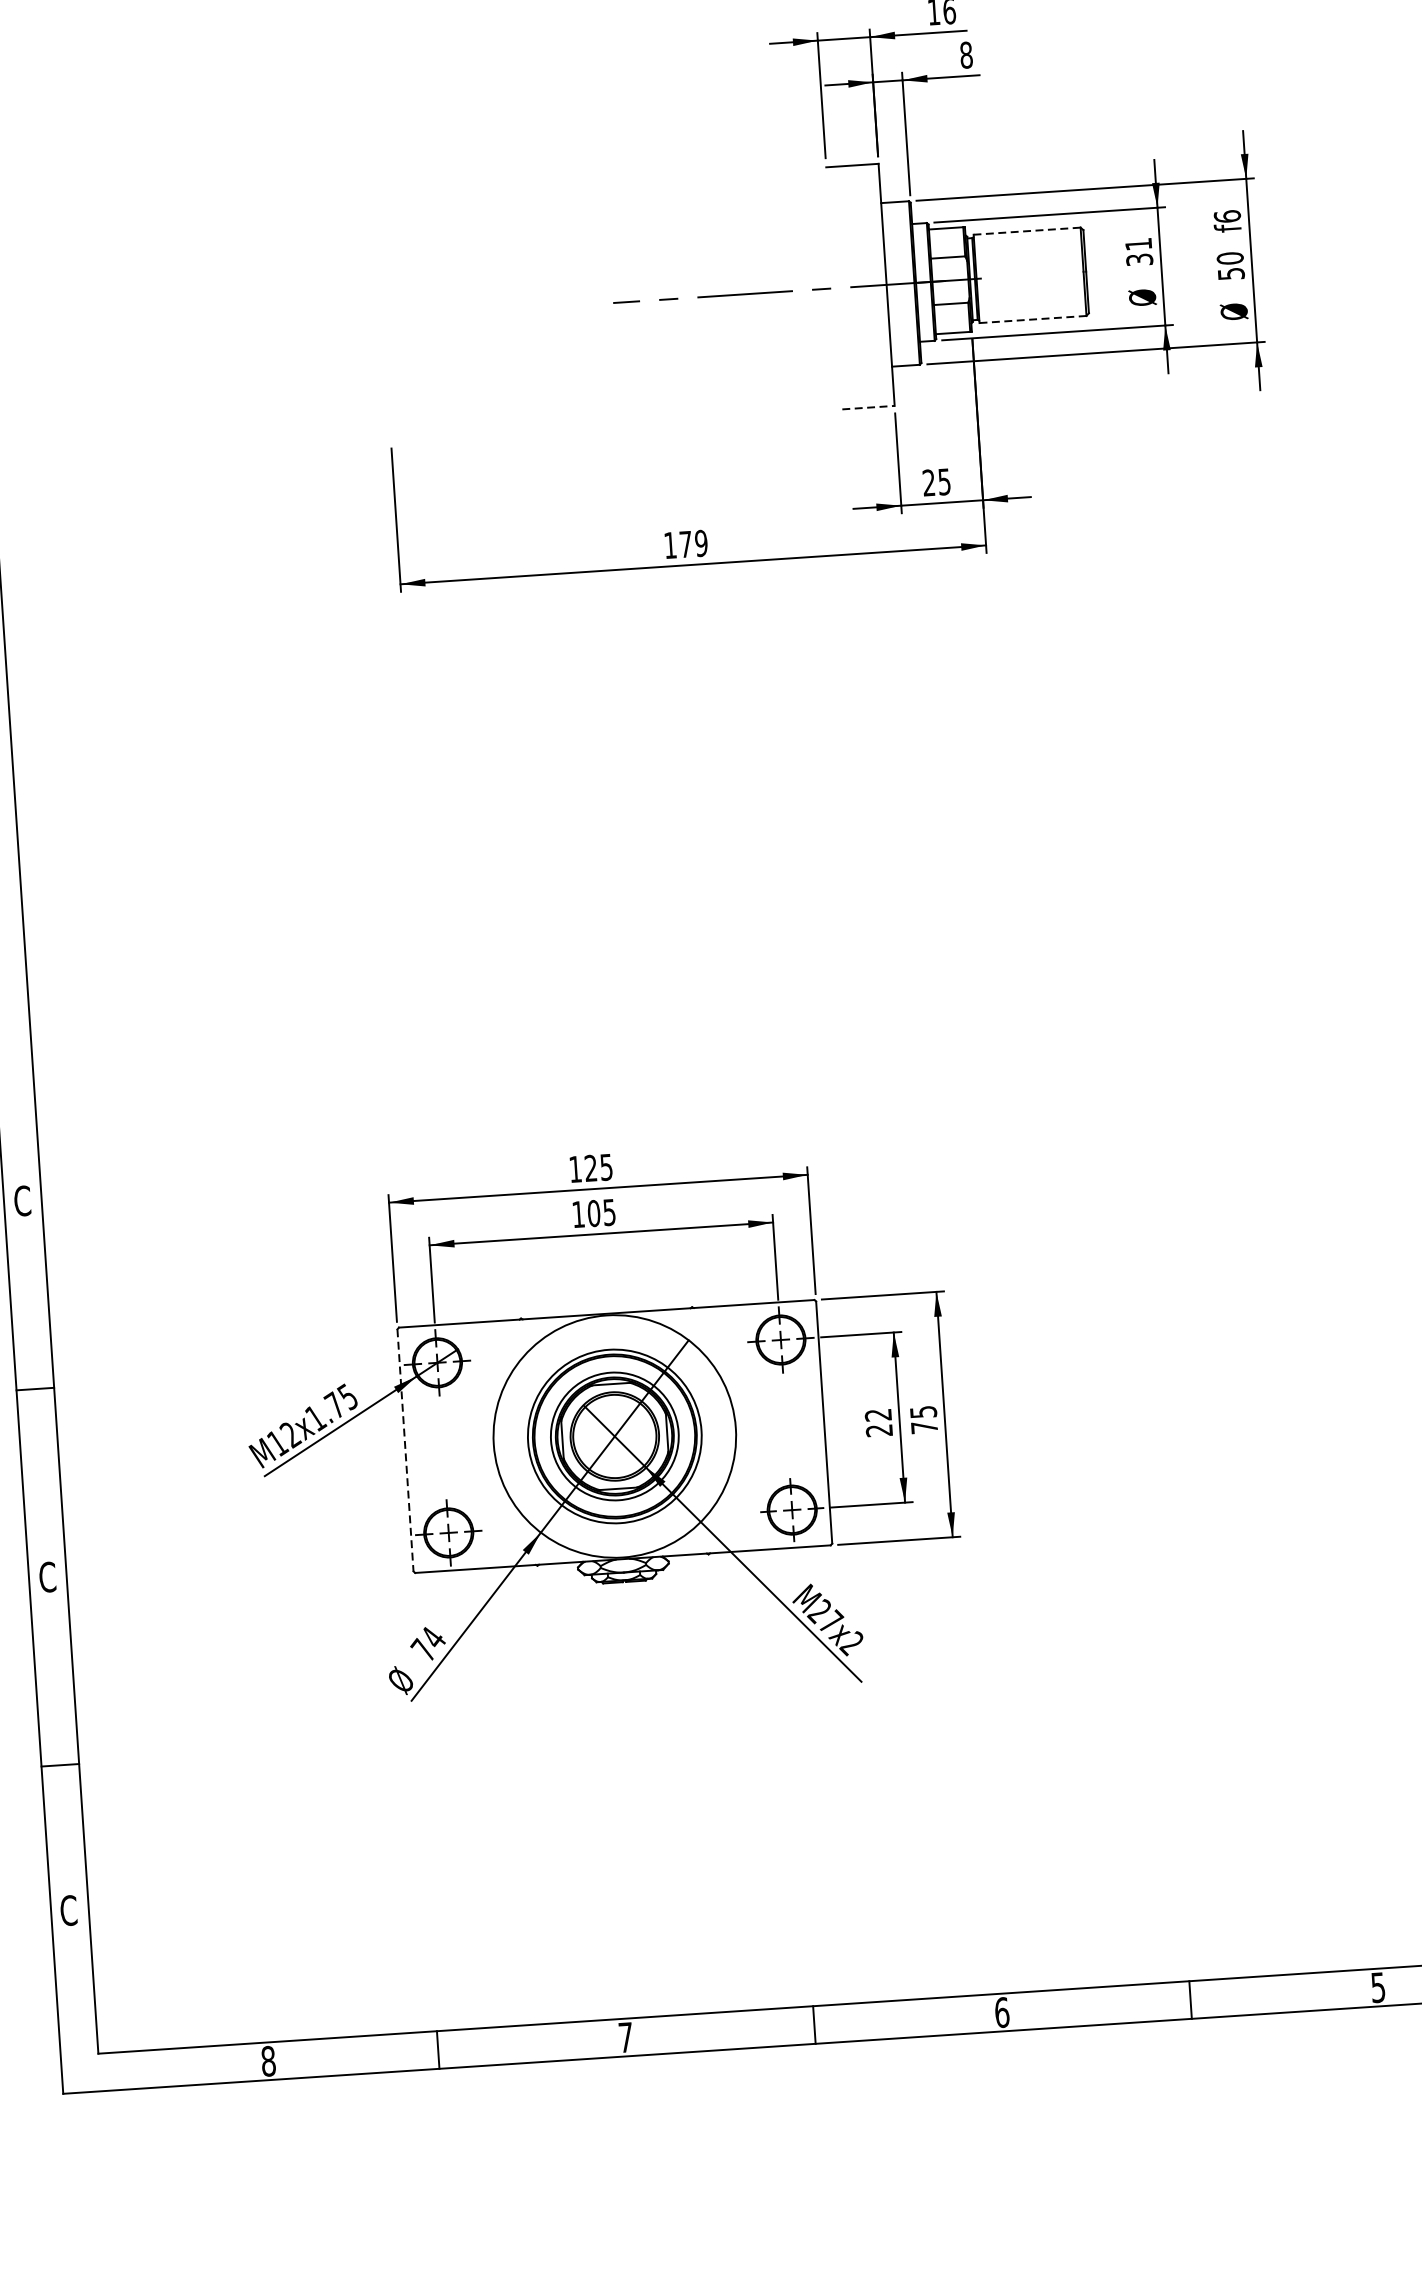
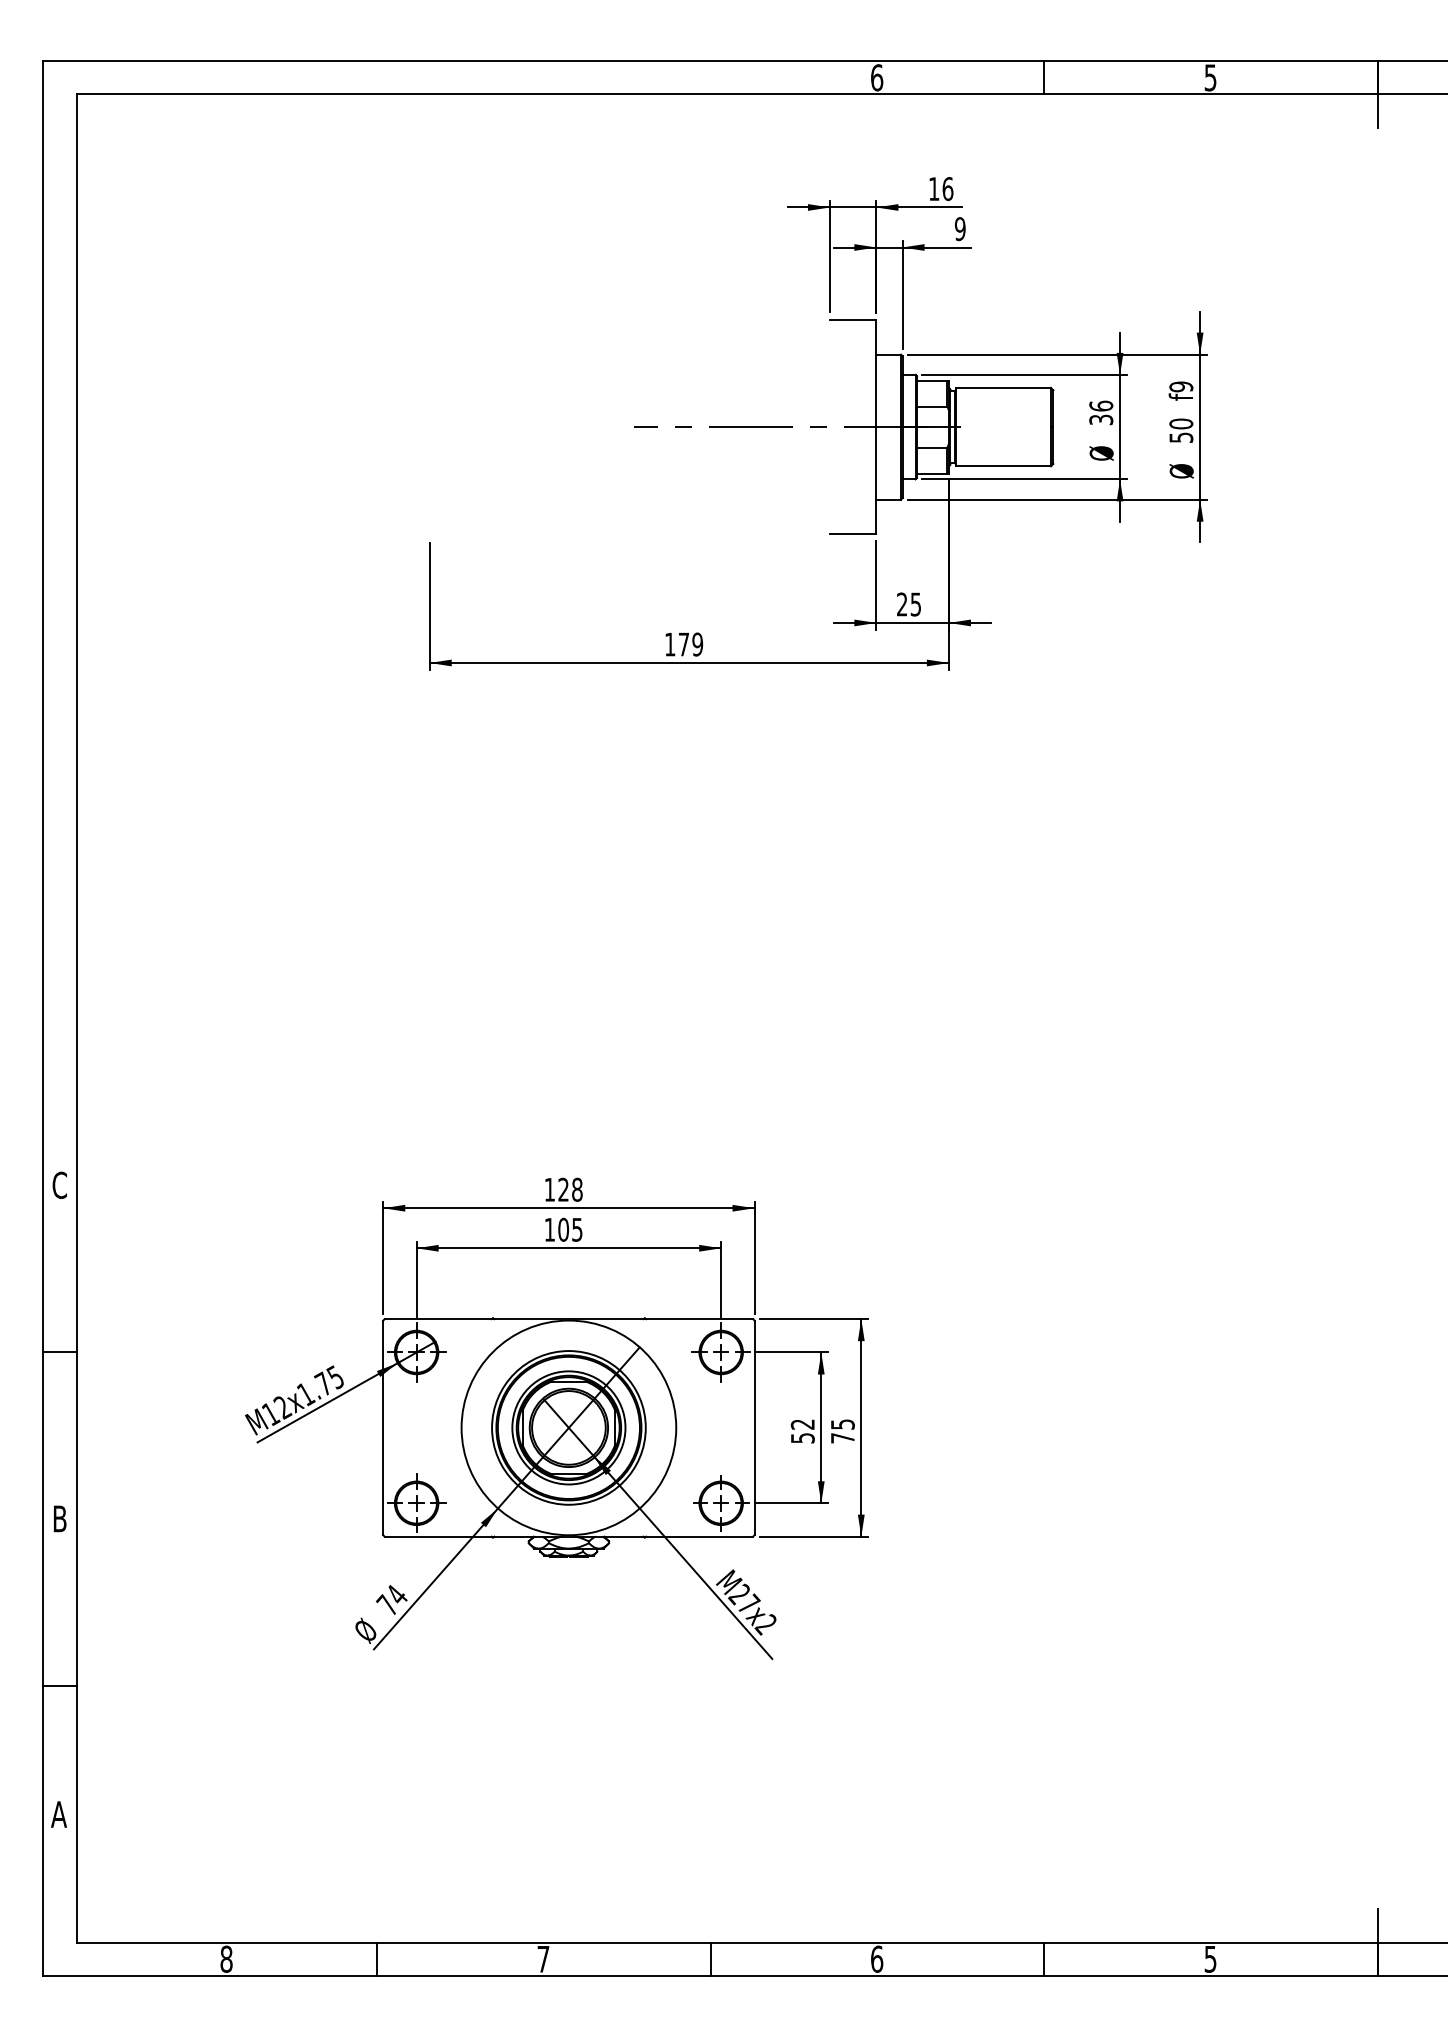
text: (965, 55) -> (959, 229), 8 -> 9
text: (1227, 216) -> (1181, 386), f6 -> f9
line: (1027, 231) -> (1003, 388), dashed -> solid
text: (1138, 243) -> (1101, 405), 31 -> 36
line: (1034, 319) -> (1004, 466), dashed -> solid
line: (868, 407) -> (853, 534), dashed -> solid
text: (606, 1166) -> (577, 1189), 125 -> 128
text: (879, 1430) -> (802, 1438), 22 -> 52
line: (405, 1451) -> (383, 1428), dashed -> solid
text: (47, 1576) -> (59, 1518), C -> B
text: (69, 1910) -> (59, 1814), C -> A

